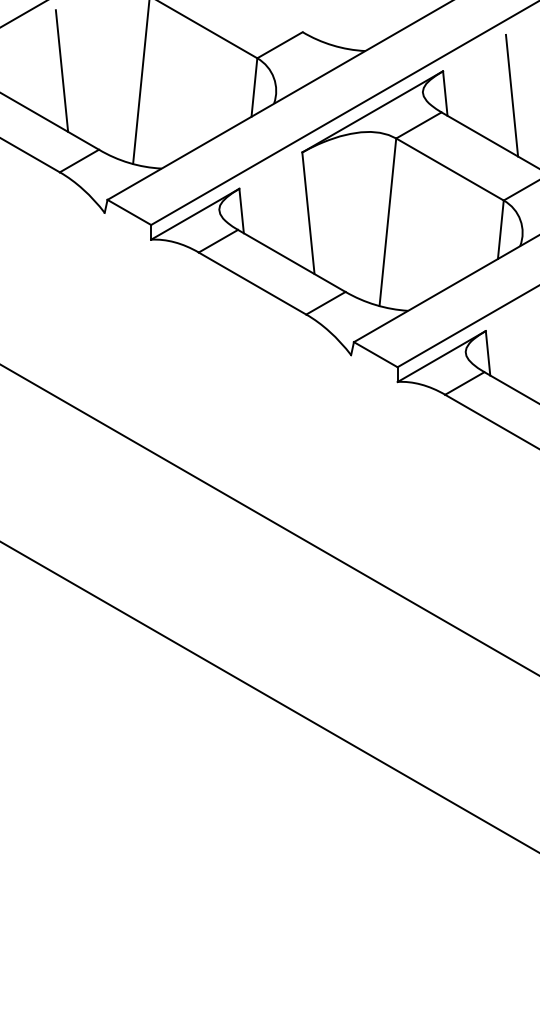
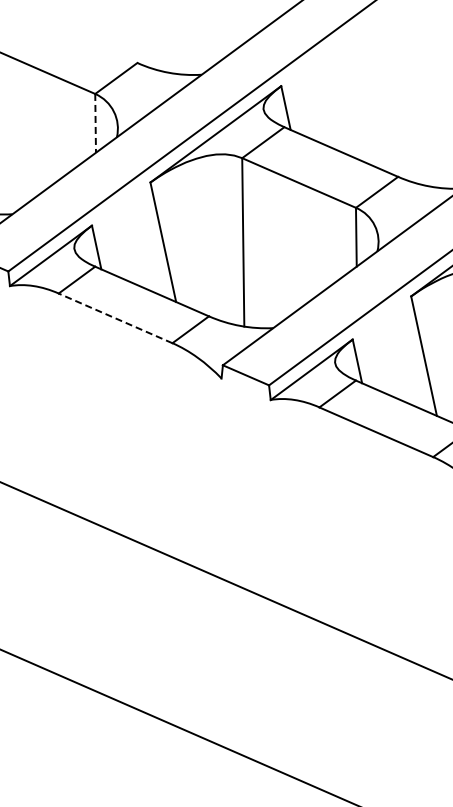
line: (254, 88) -> (95, 124), solid -> dashed
line: (511, 95) -> (351, 102), removed
line: (252, 283) -> (115, 318), solid -> dashed

